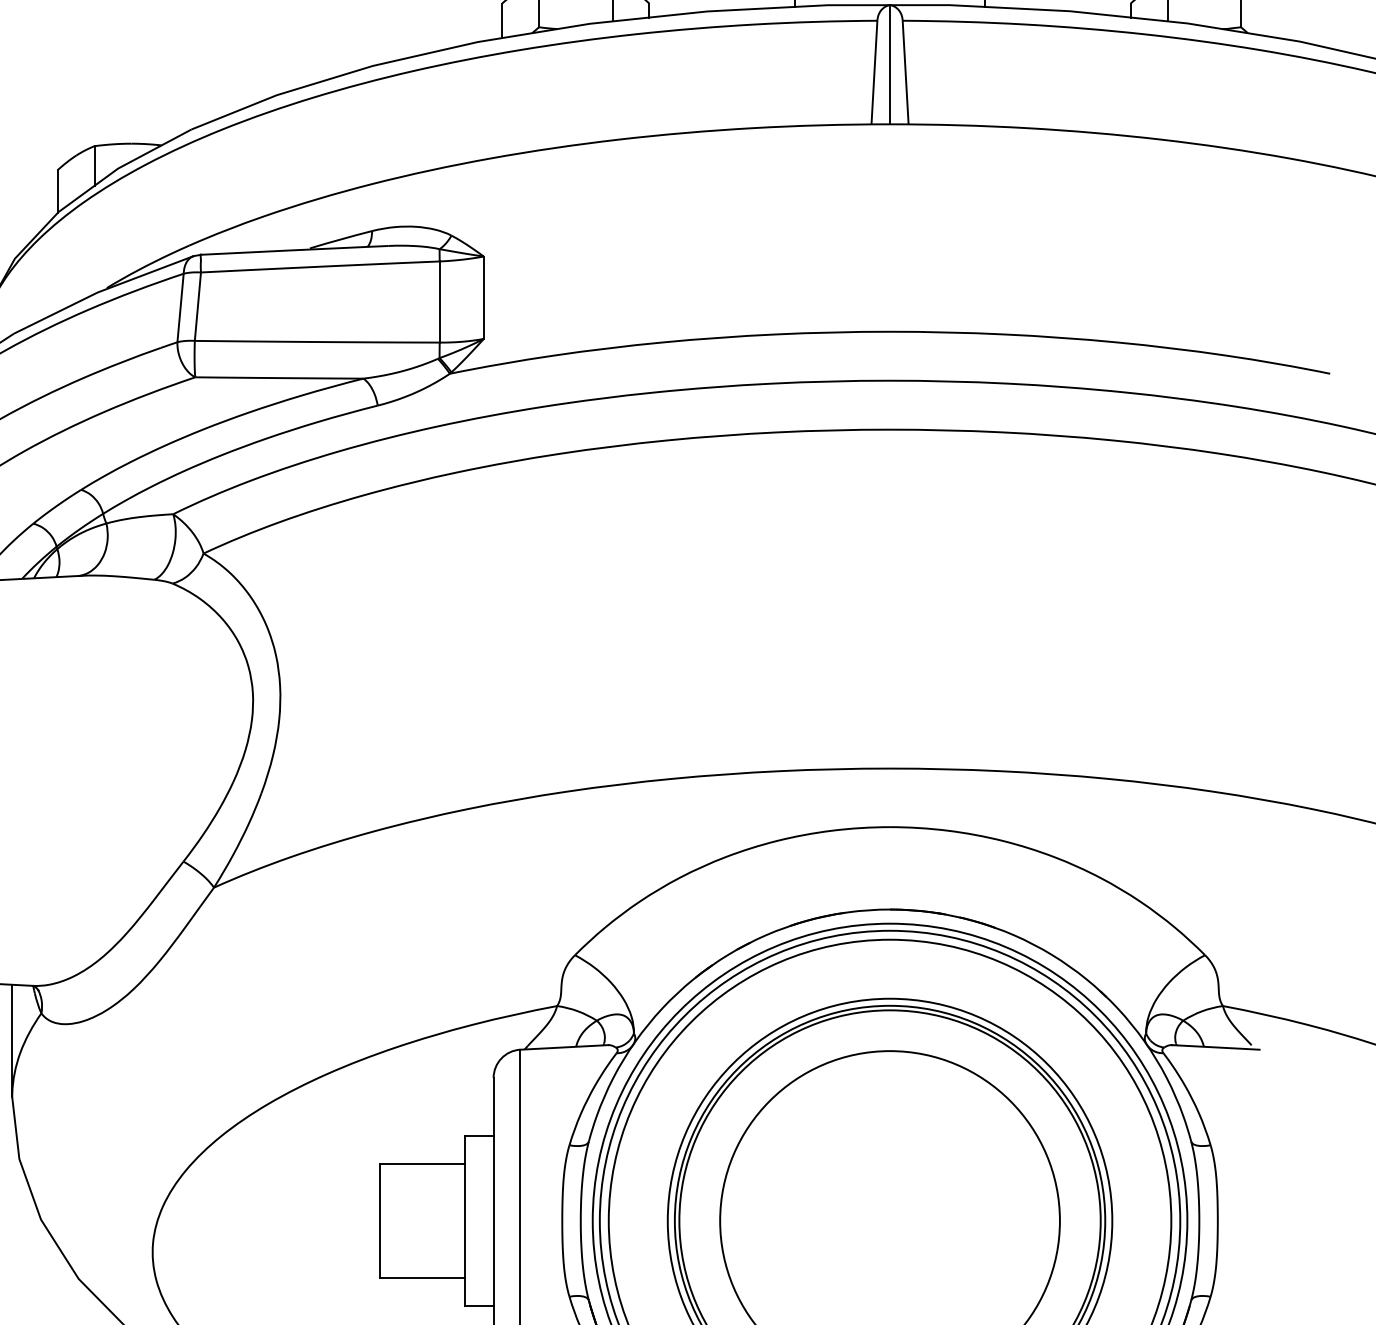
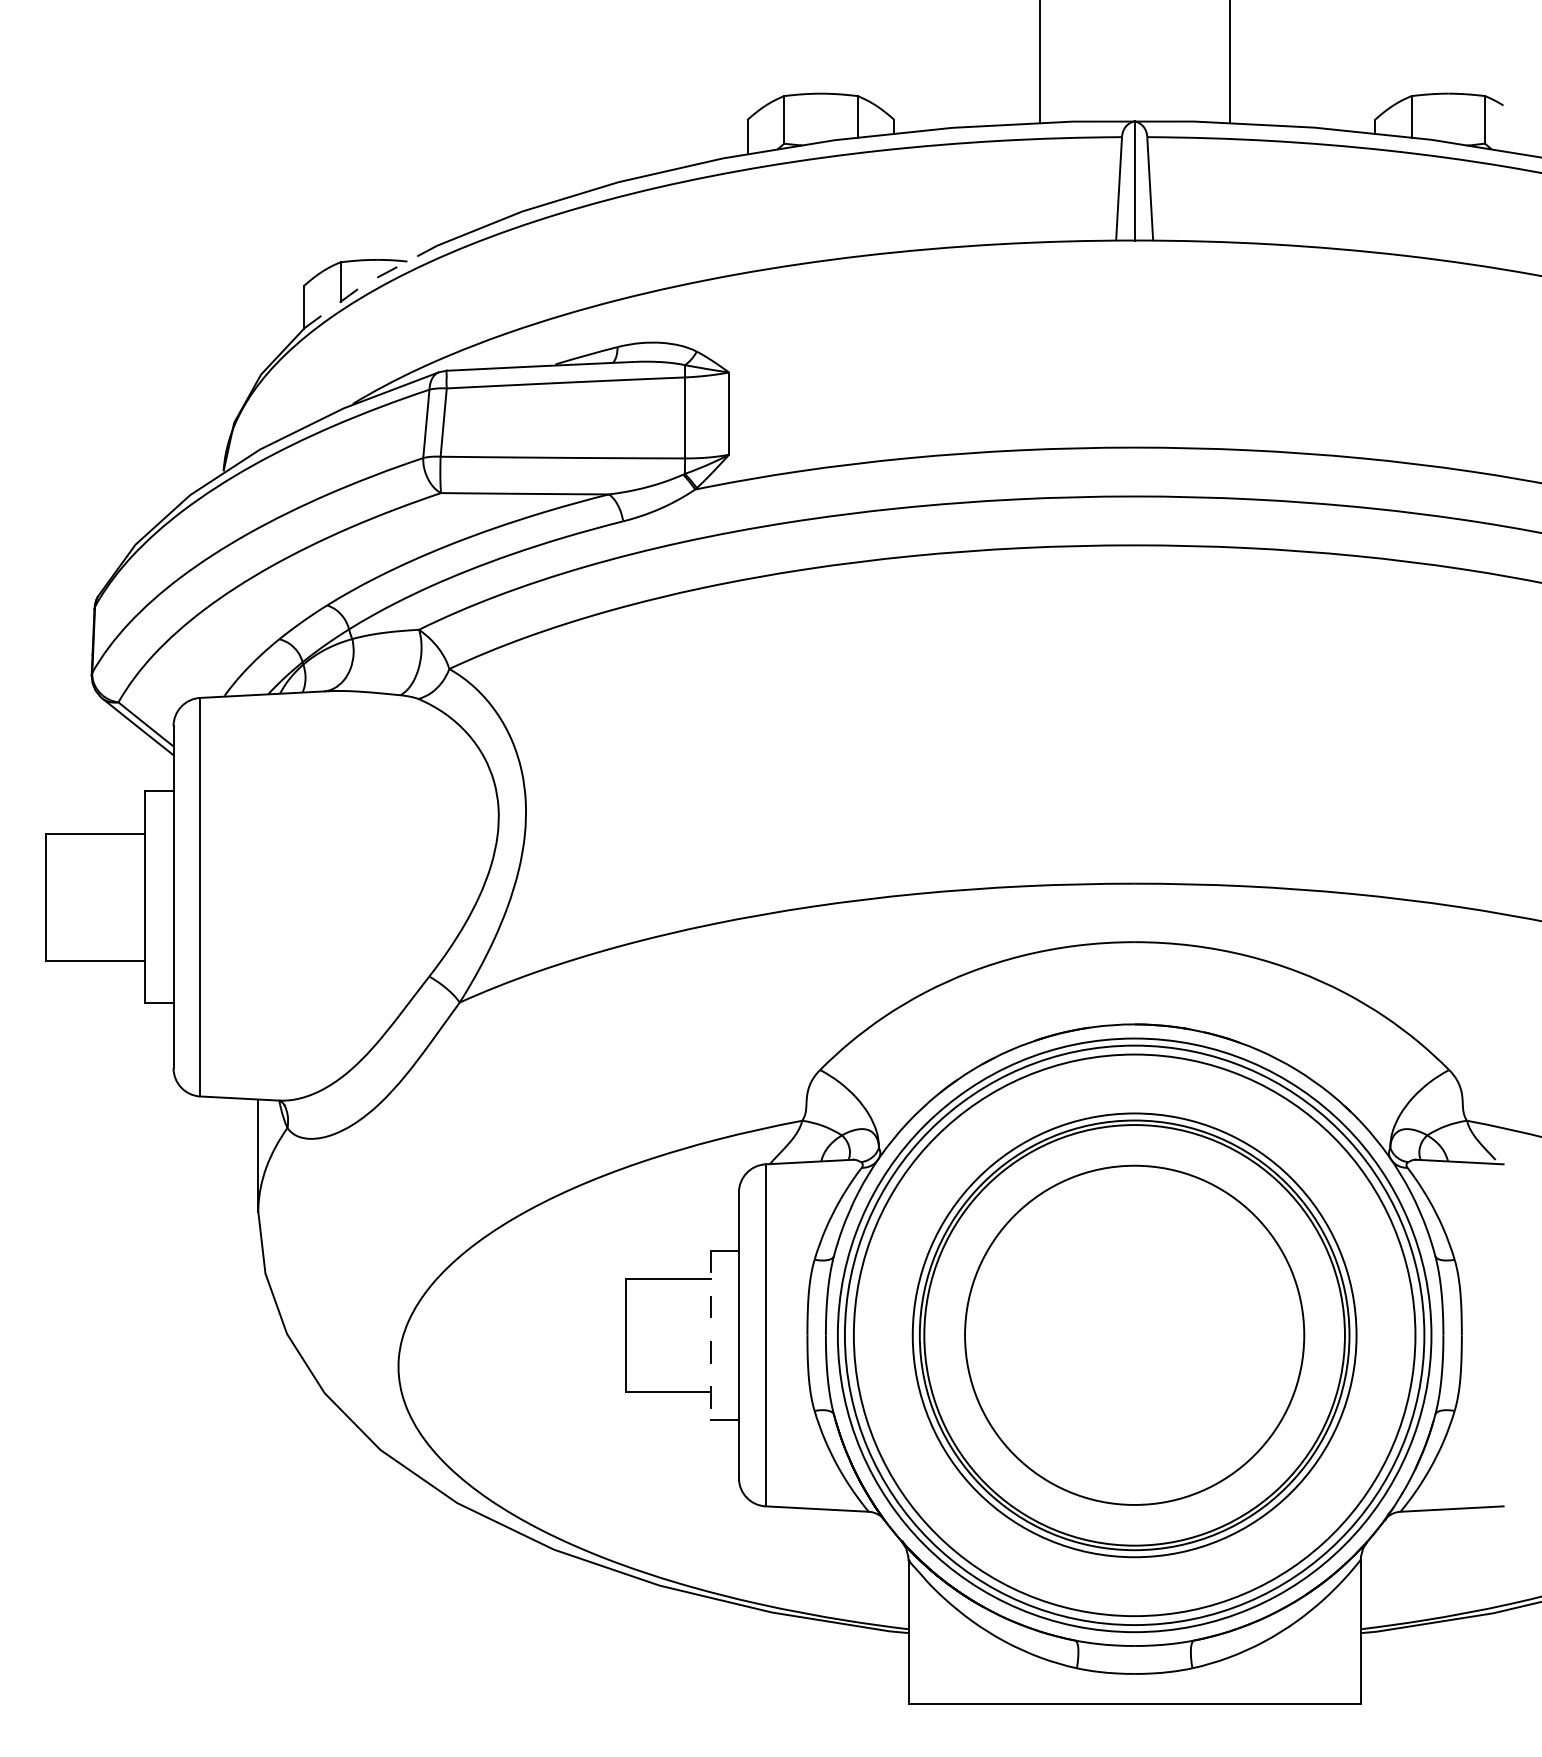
line: (121, 166) -> (367, 282), solid -> dashed
line: (465, 1221) -> (710, 1335), solid -> dashed

